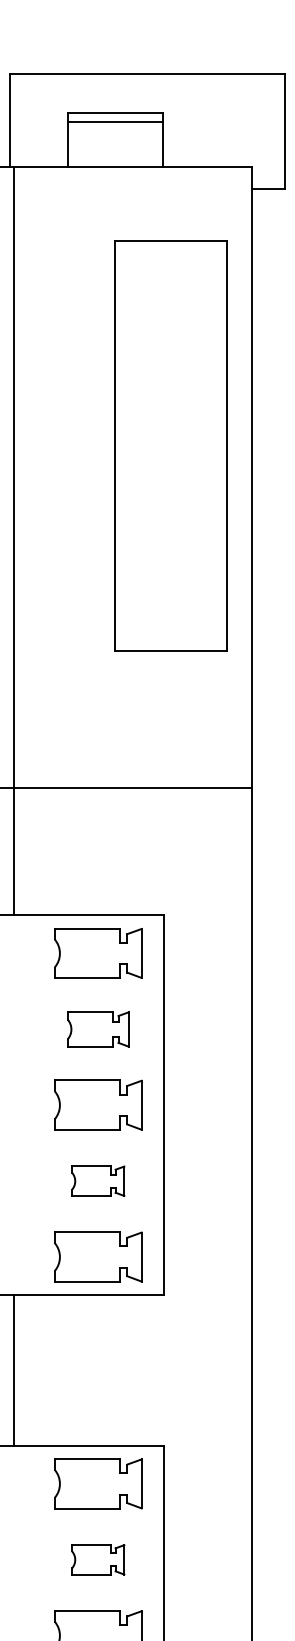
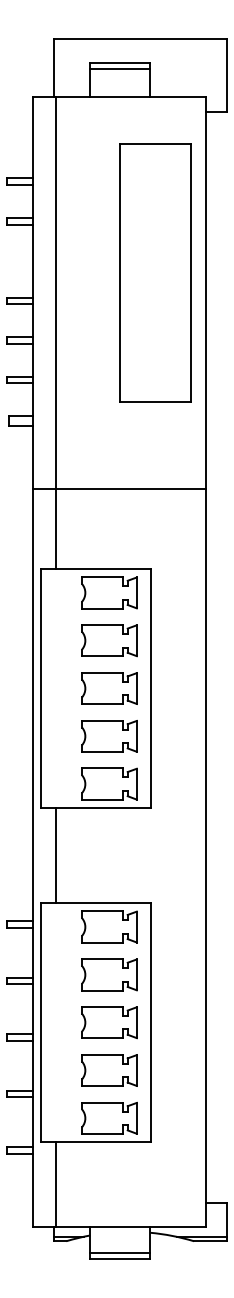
part: (98, 1028) -> (109, 640), size x1.43
part: (98, 1181) -> (109, 736), size x1.67
part: (98, 1559) -> (109, 974), size x1.67

